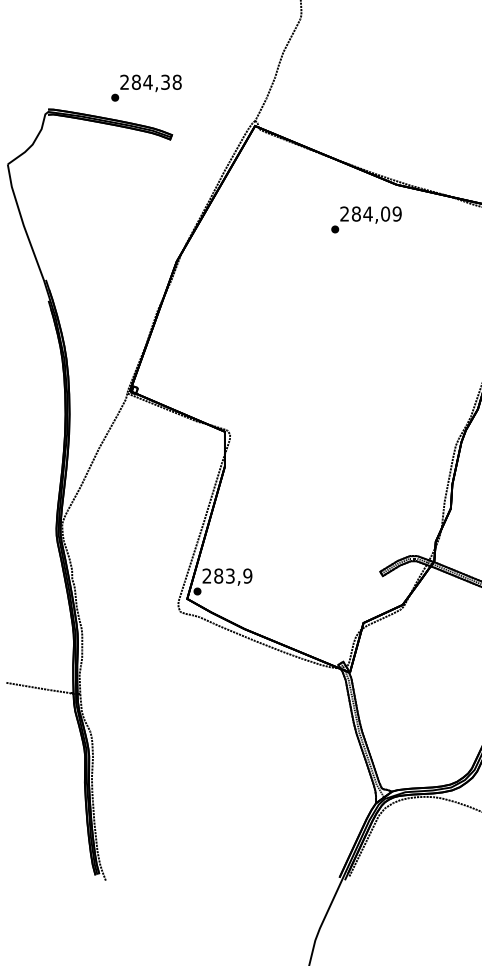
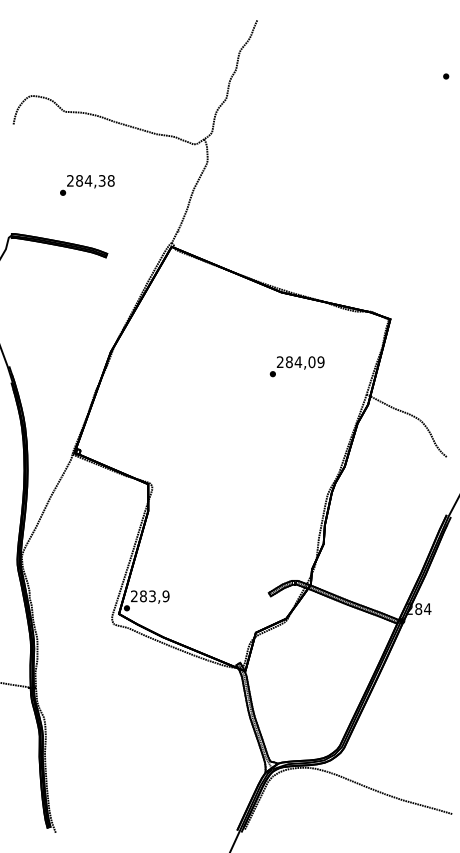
text: (146, 88) -> (87, 185), moved
text: (365, 219) -> (296, 366), moved

